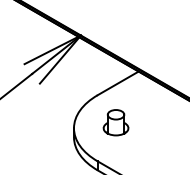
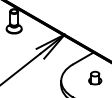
part: (116, 121) -> (95, 77), moved

